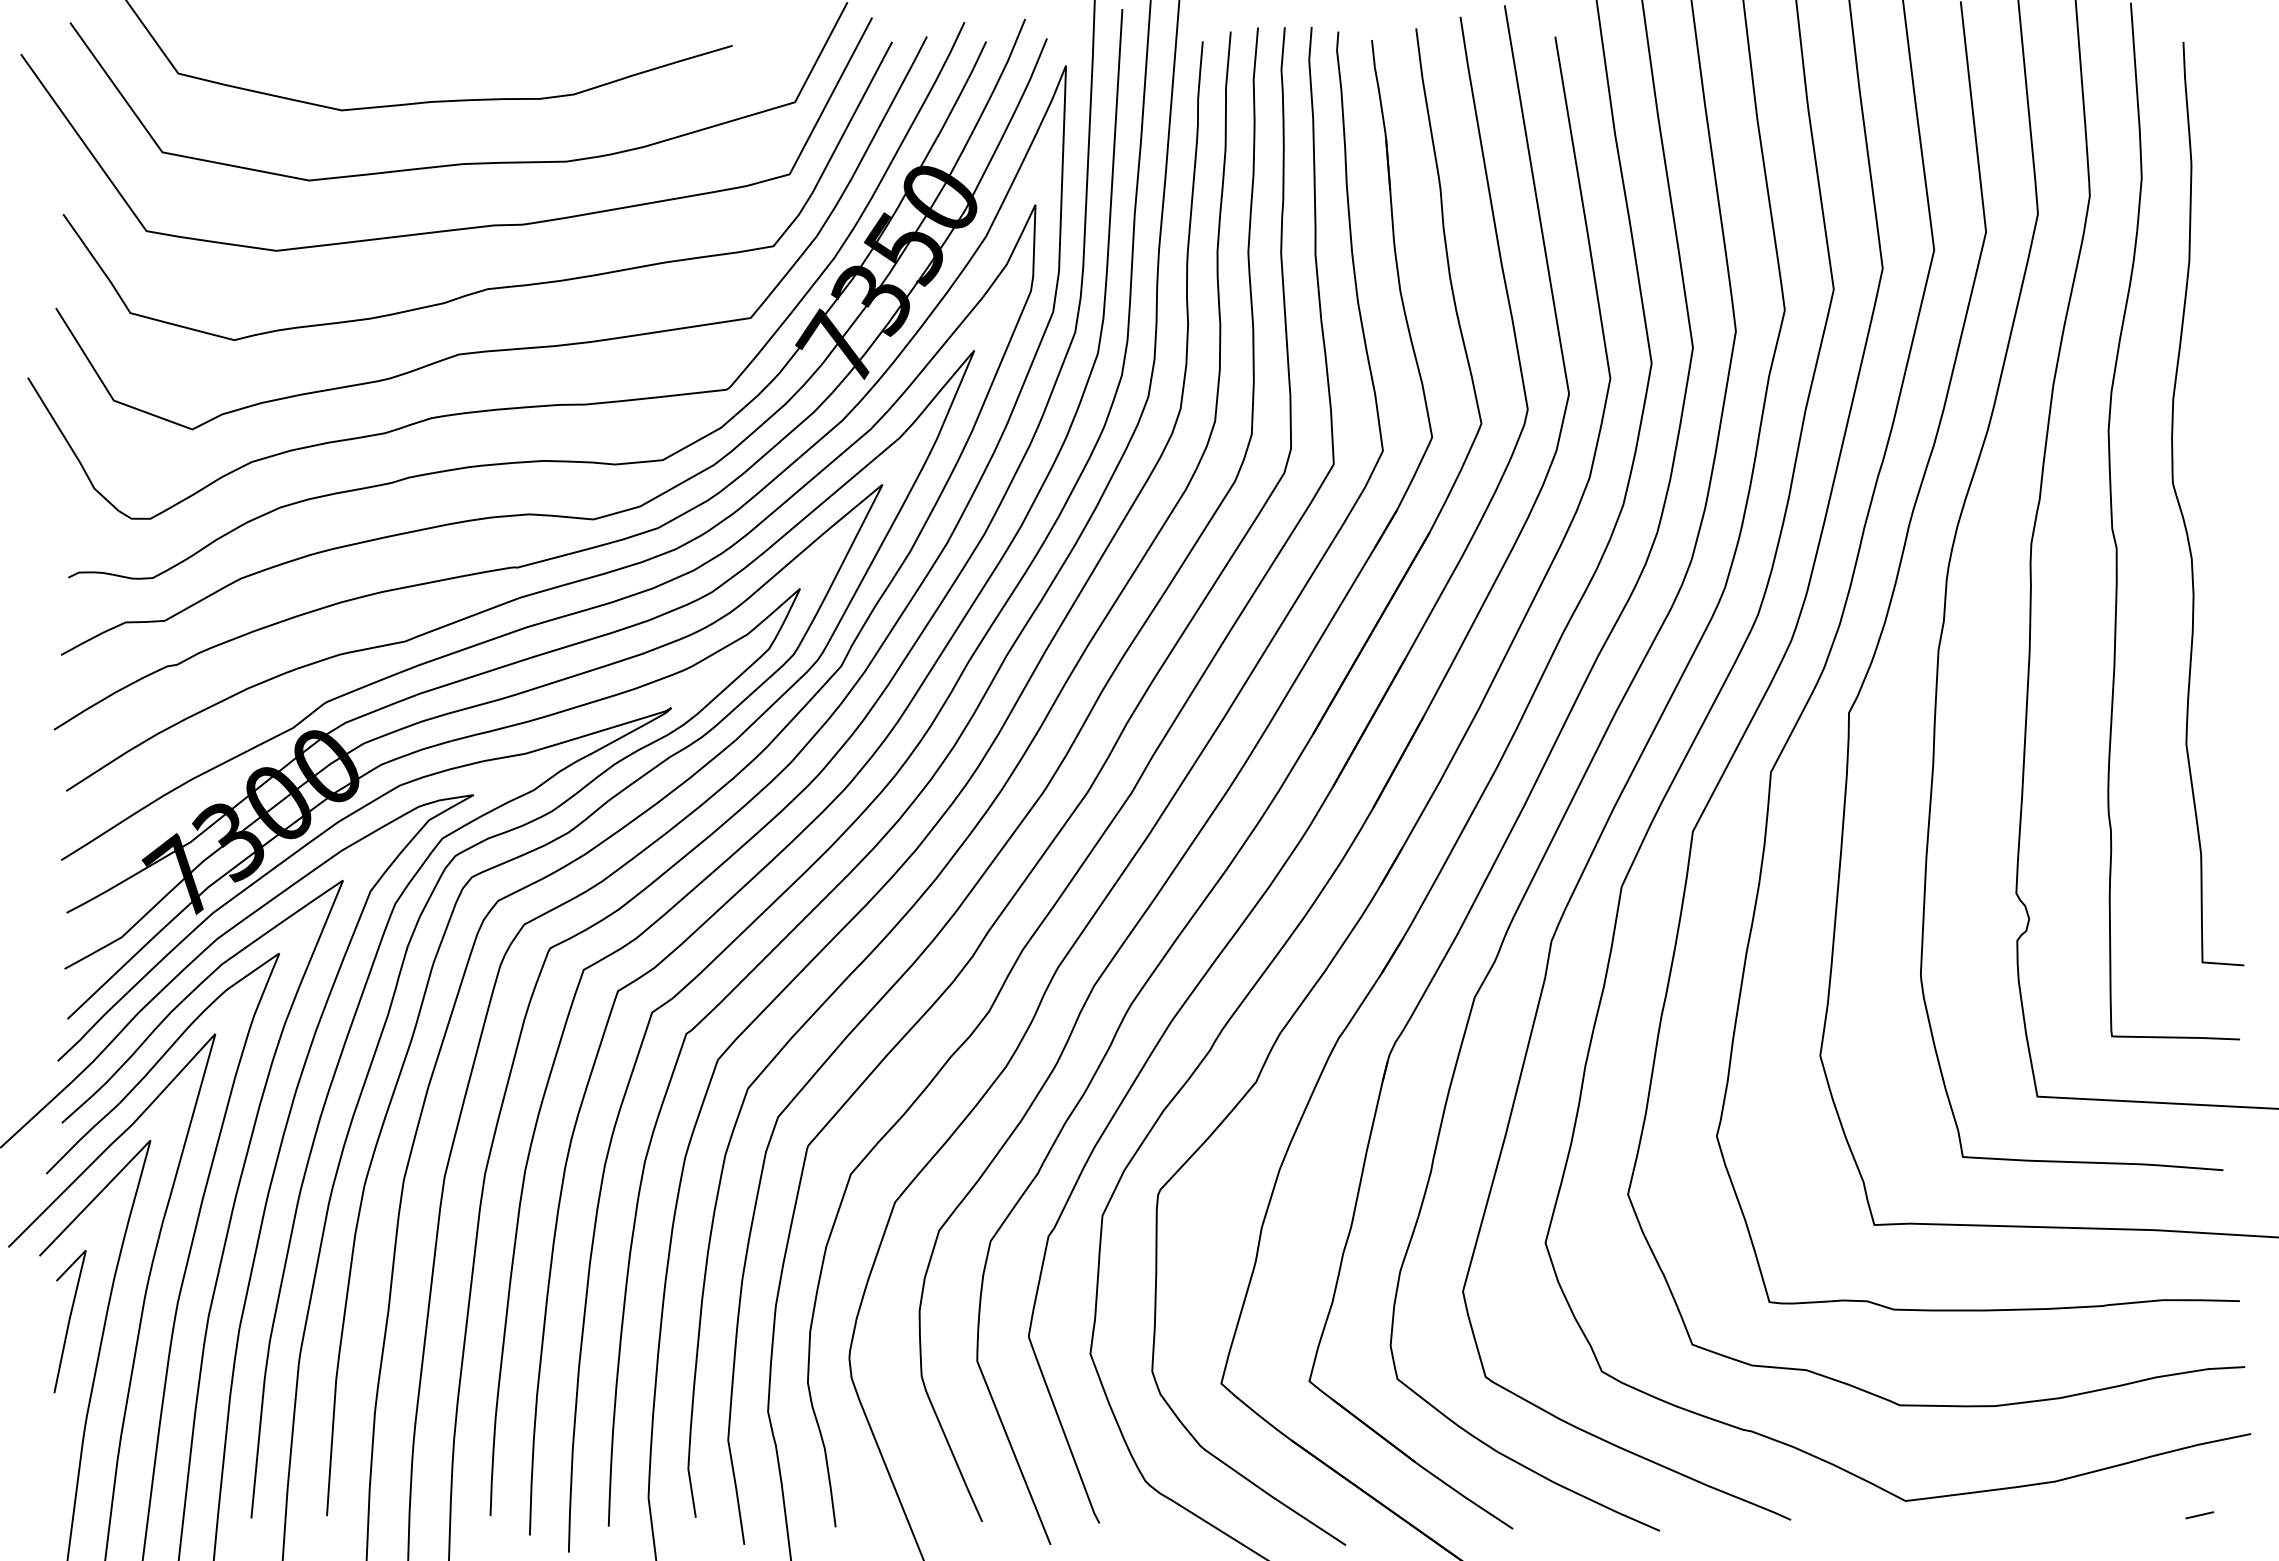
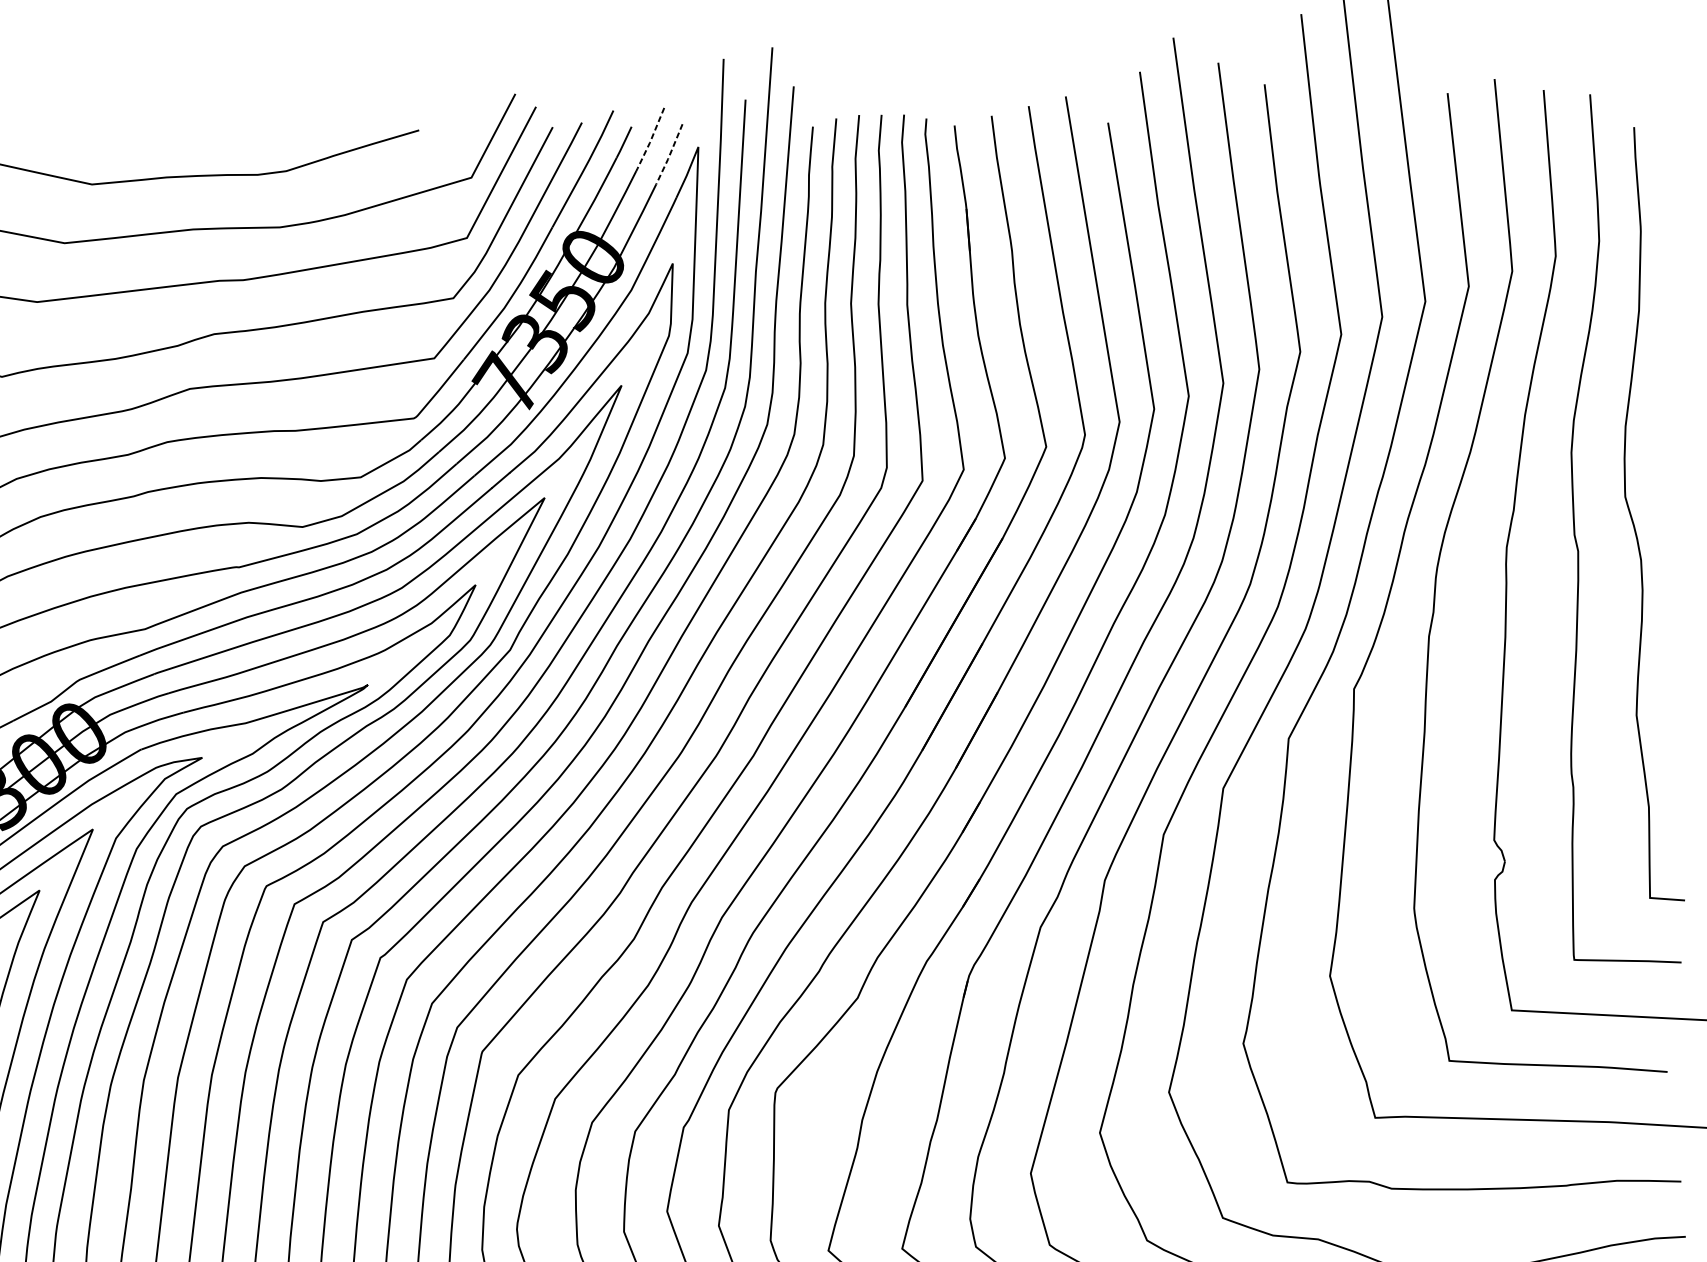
line: (1009, 58) -> (651, 141), solid -> dashed
line: (1031, 75) -> (669, 155), solid -> dashed

